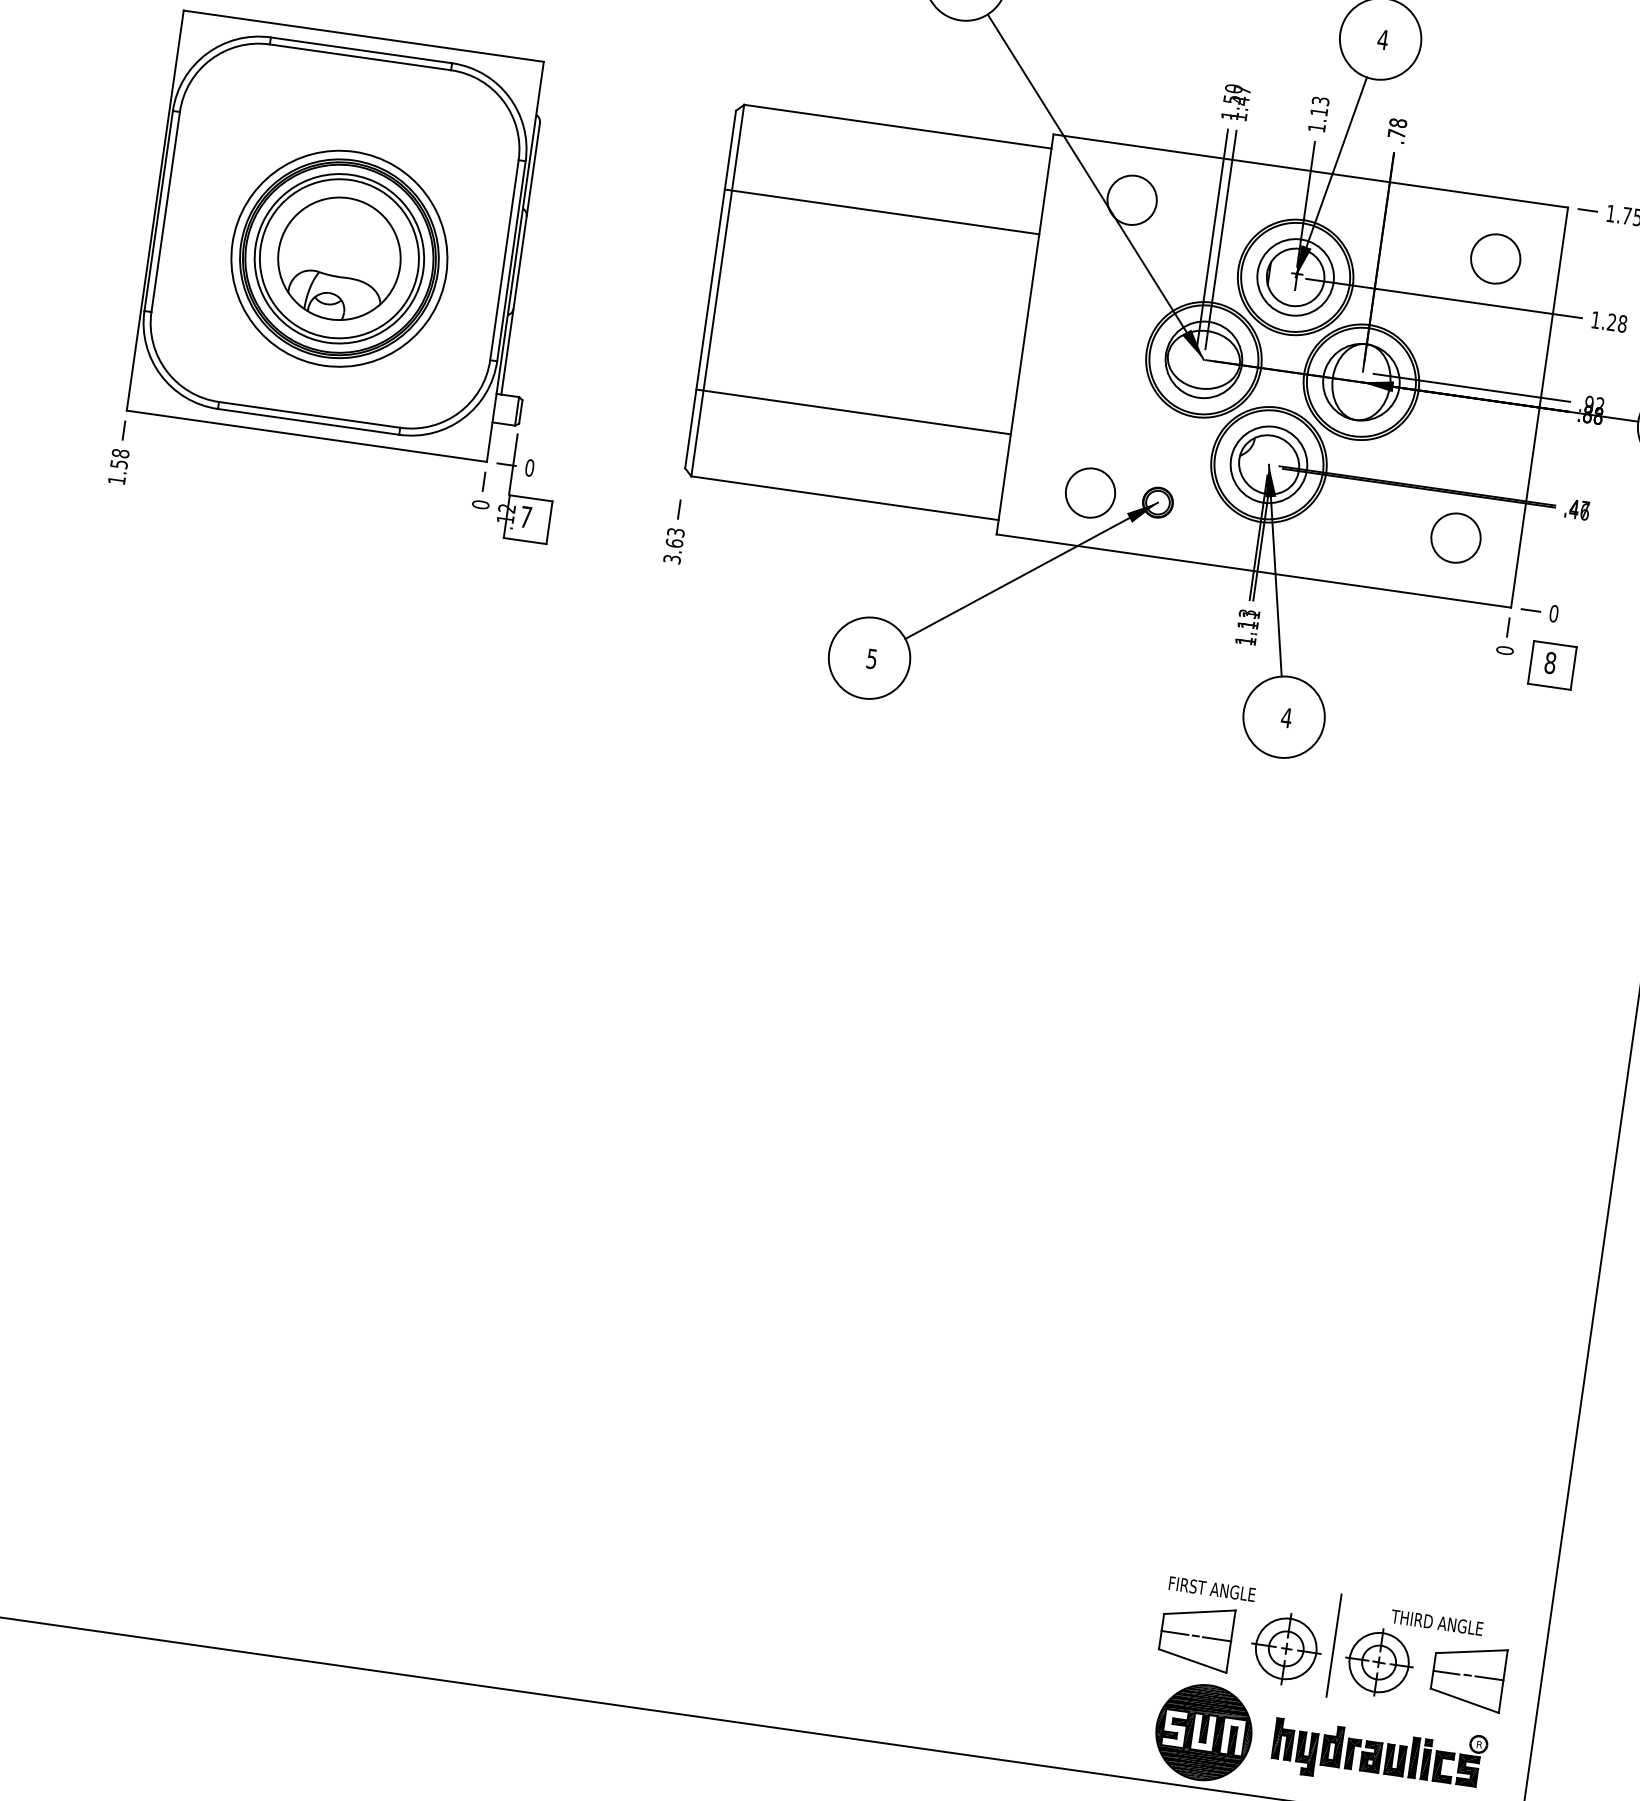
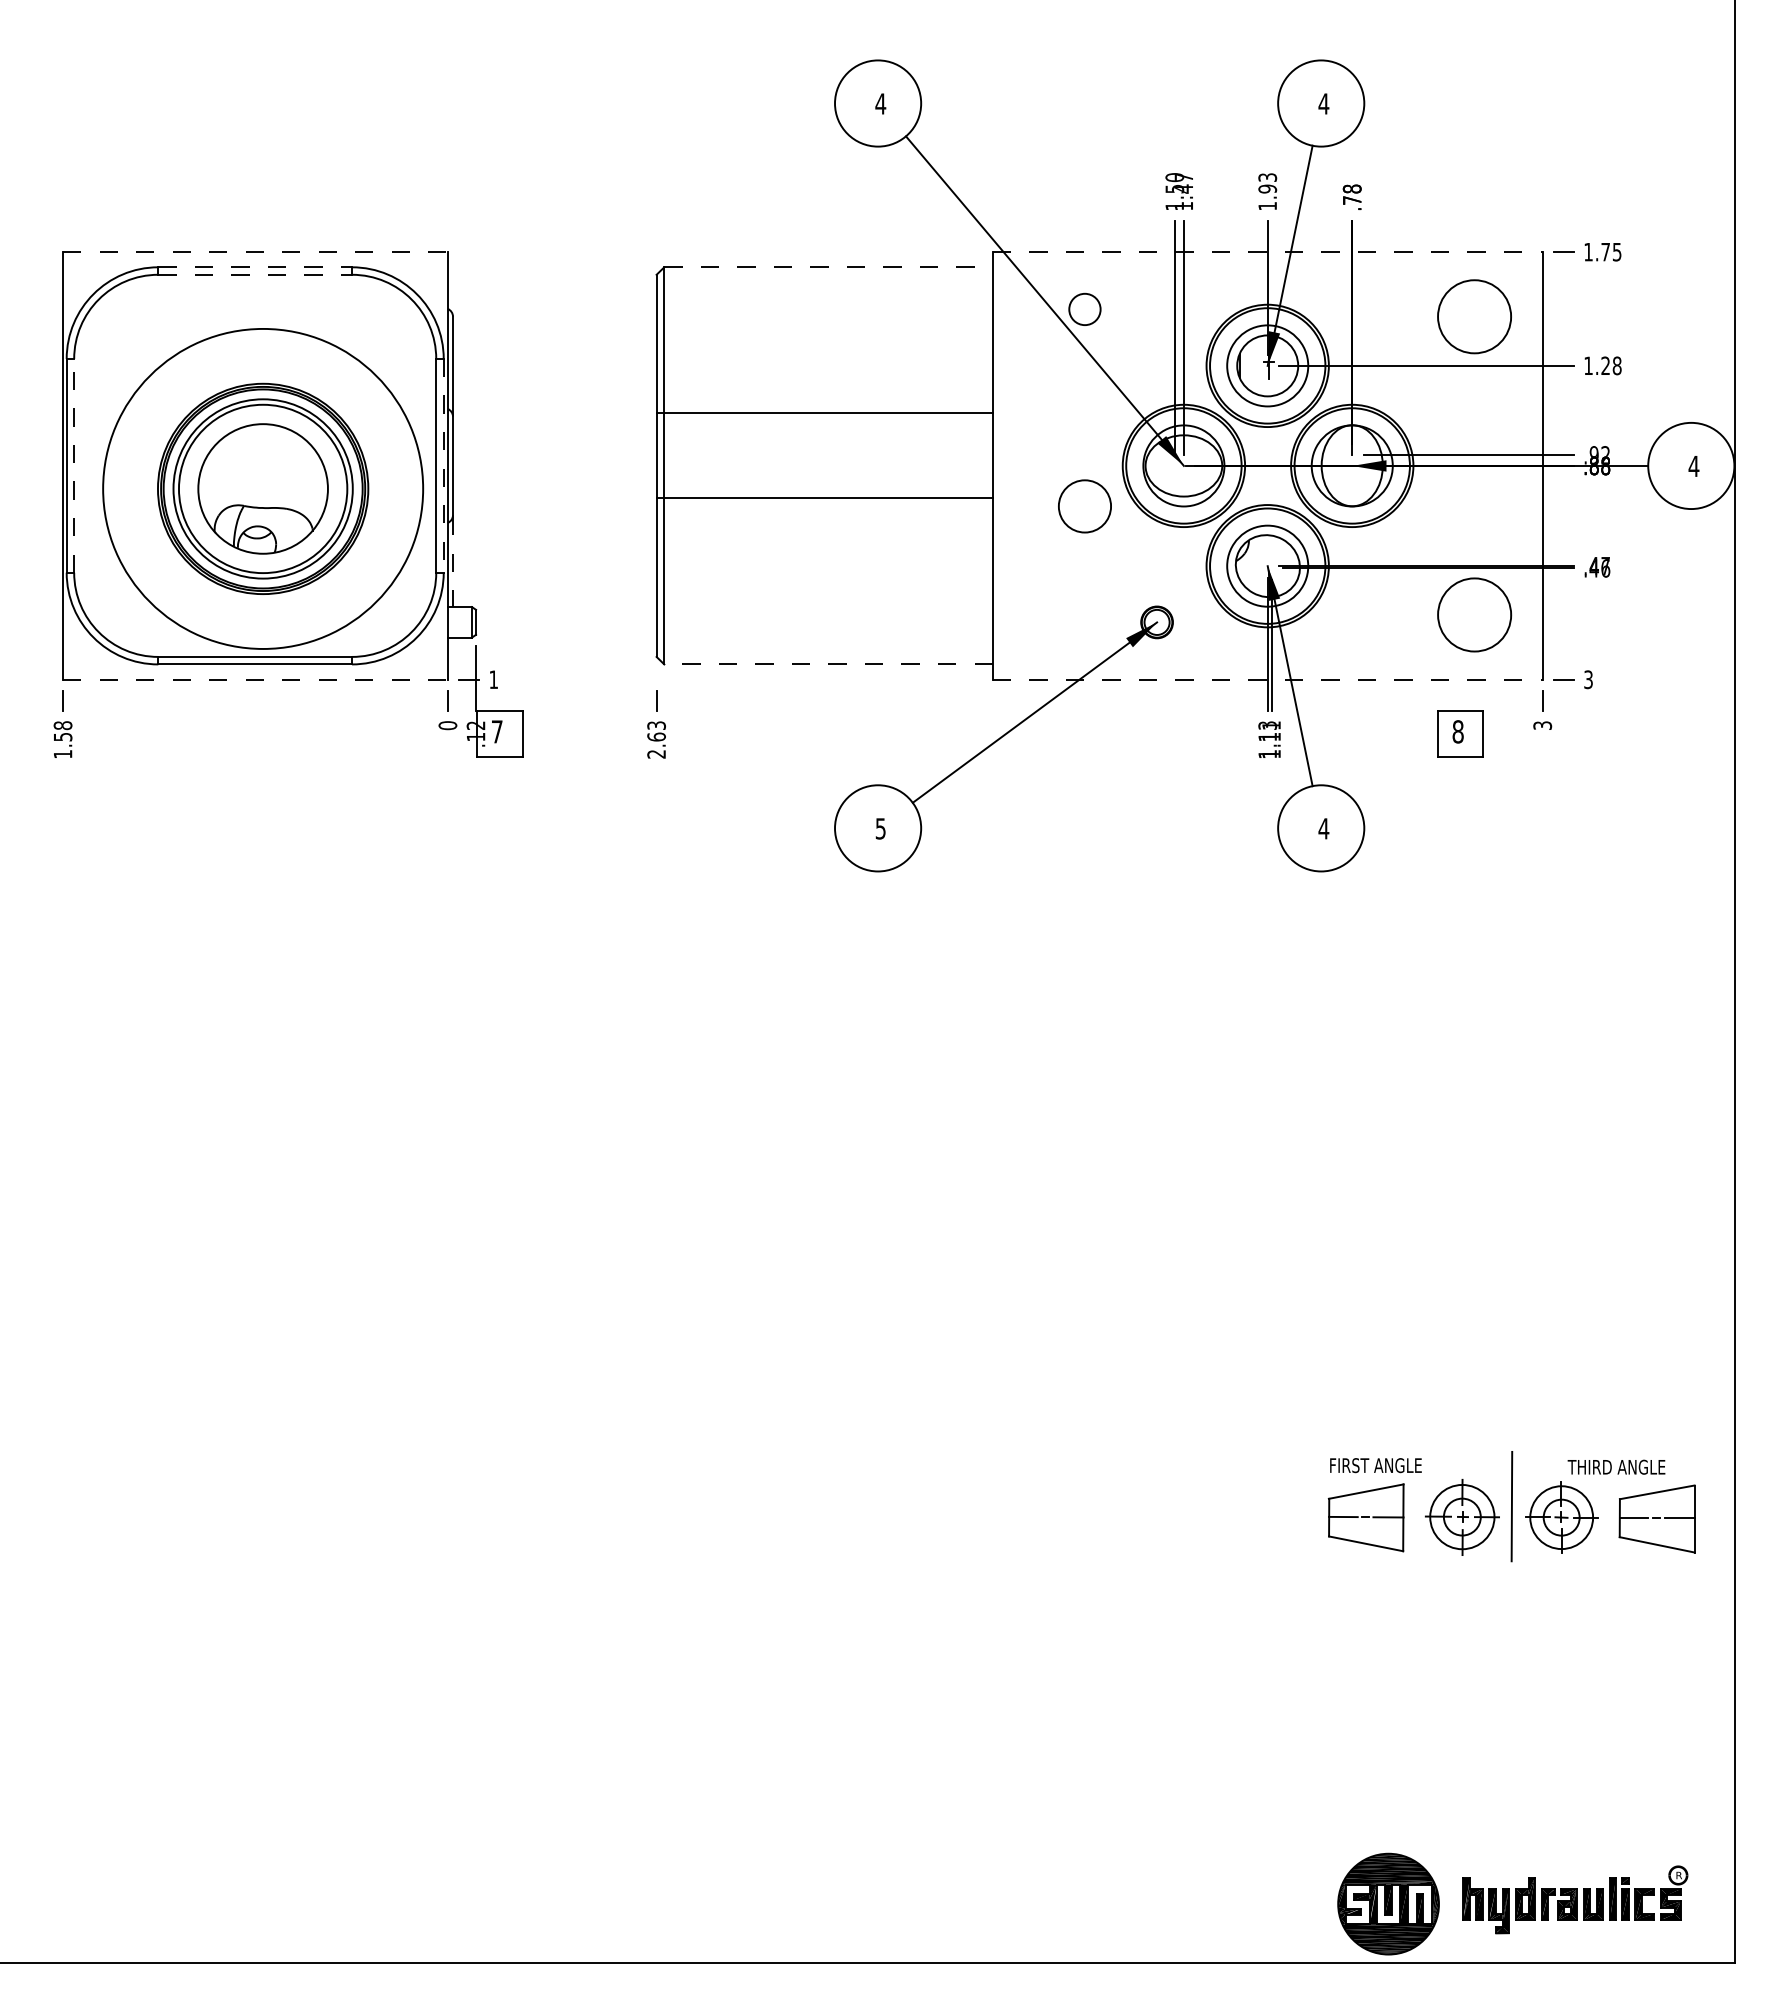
line: (363, 36) -> (255, 252), solid -> dashed
line: (361, 50) -> (255, 267), solid -> dashed
line: (360, 57) -> (255, 274), solid -> dashed
text: (1319, 111) -> (1267, 188), 1.13 -> 1.93
line: (898, 127) -> (829, 267), solid -> dashed
line: (1310, 171) -> (1267, 252), solid -> dashed
circle: (1131, 200) -> (1084, 309), size x0.6
line: (166, 211) -> (74, 465), solid -> dashed
line: (881, 211) -> (824, 412), moved
circle: (338, 258) -> (262, 488), size x1.4
circle: (1495, 258) -> (1474, 316), size x1.4
line: (511, 260) -> (443, 465), solid -> dashed
line: (507, 352) -> (453, 562), solid -> dashed
line: (853, 411) -> (824, 497), moved
line: (306, 436) -> (255, 679), solid -> dashed
text: (529, 467) -> (493, 679), 0 -> 1
circle: (1090, 493) -> (1084, 506), moved
line: (844, 498) -> (828, 664), solid -> dashed
circle: (1455, 538) -> (1474, 615), size x1.4
text: (672, 559) -> (656, 754), 3.63 -> 2.63
line: (1253, 570) -> (1267, 679), solid -> dashed
text: (1554, 613) -> (1588, 679), 0 -> 3
text: (1504, 650) -> (1542, 725), 0 -> 3
part: (1552, 664) -> (1460, 733), moved
part: (1333, 1645) -> (1511, 1506), moved

